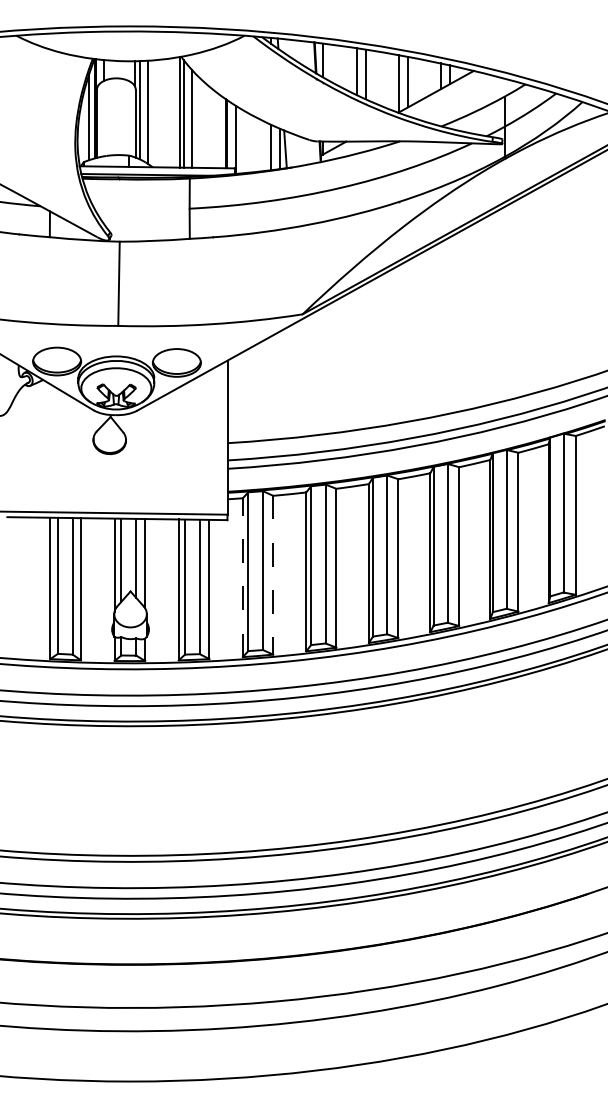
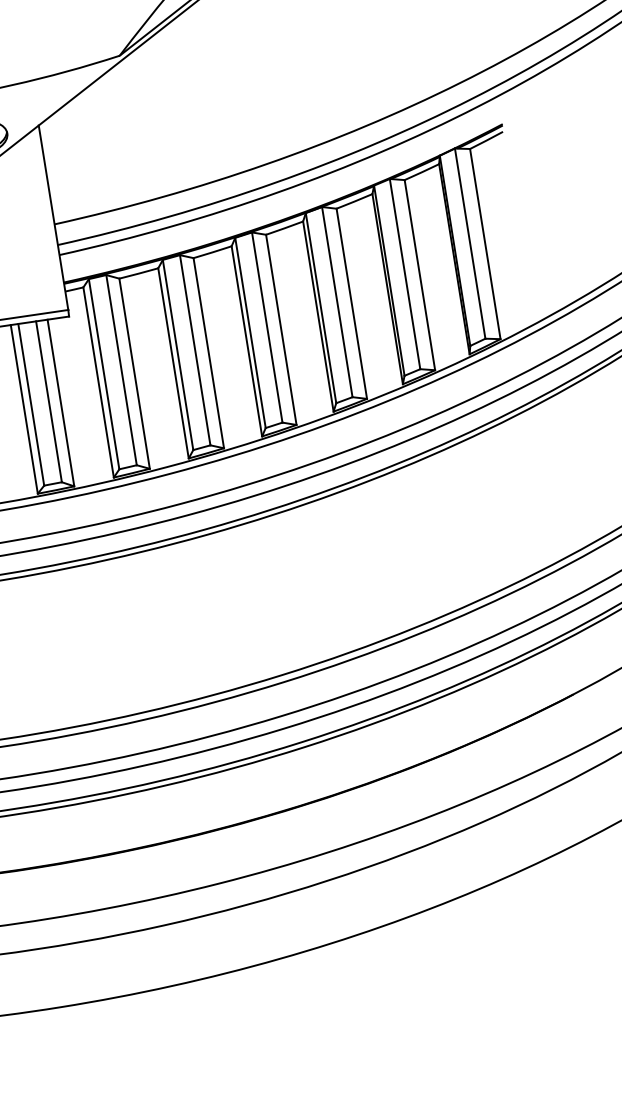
line: (273, 575) -> (134, 373), dashed -> solid
line: (242, 577) -> (98, 382), dashed -> solid

